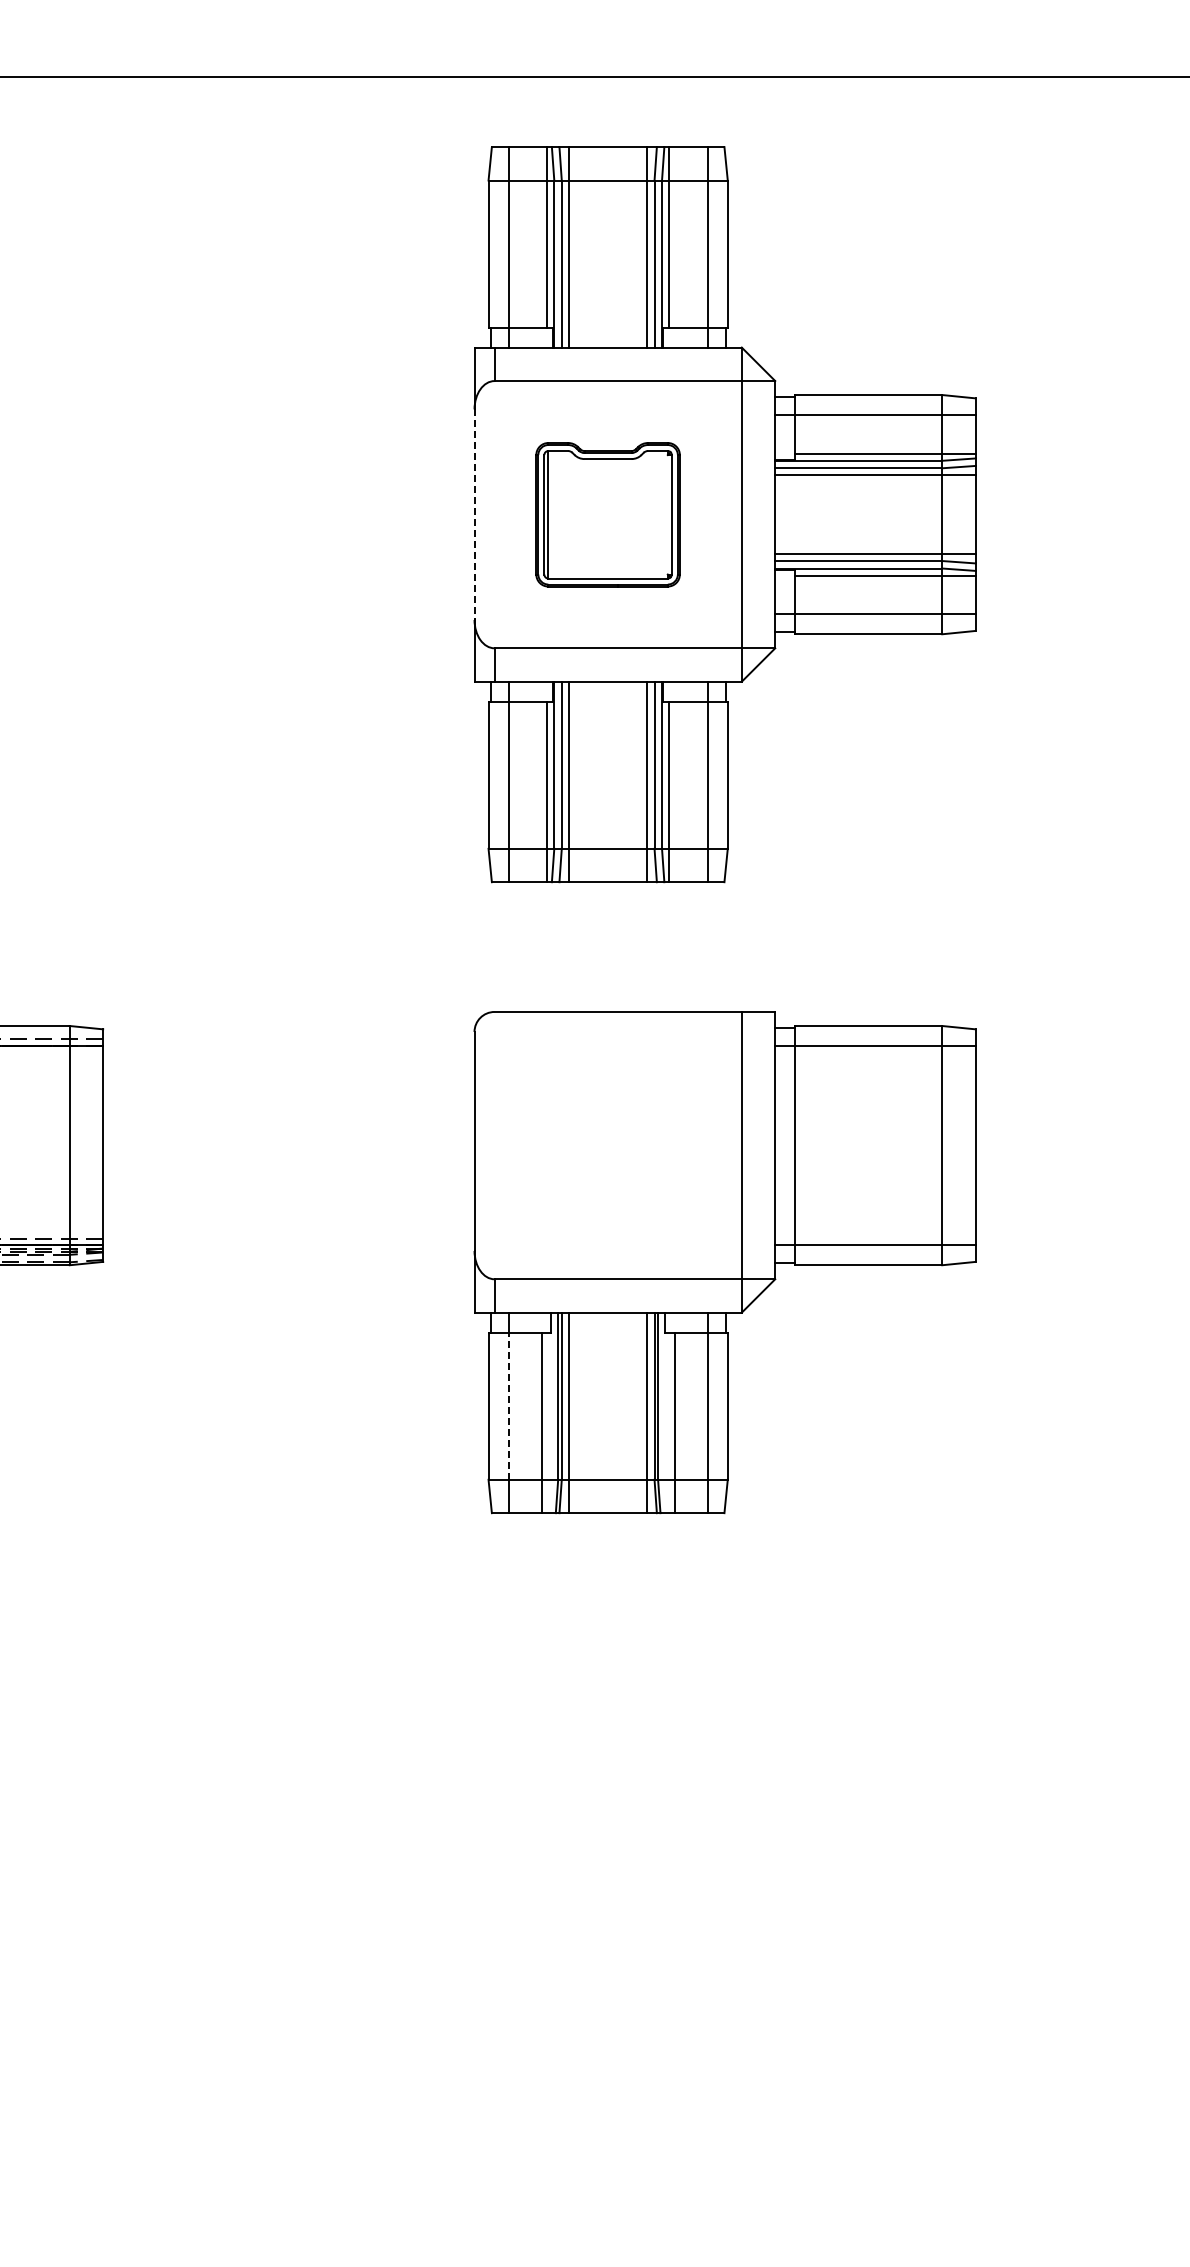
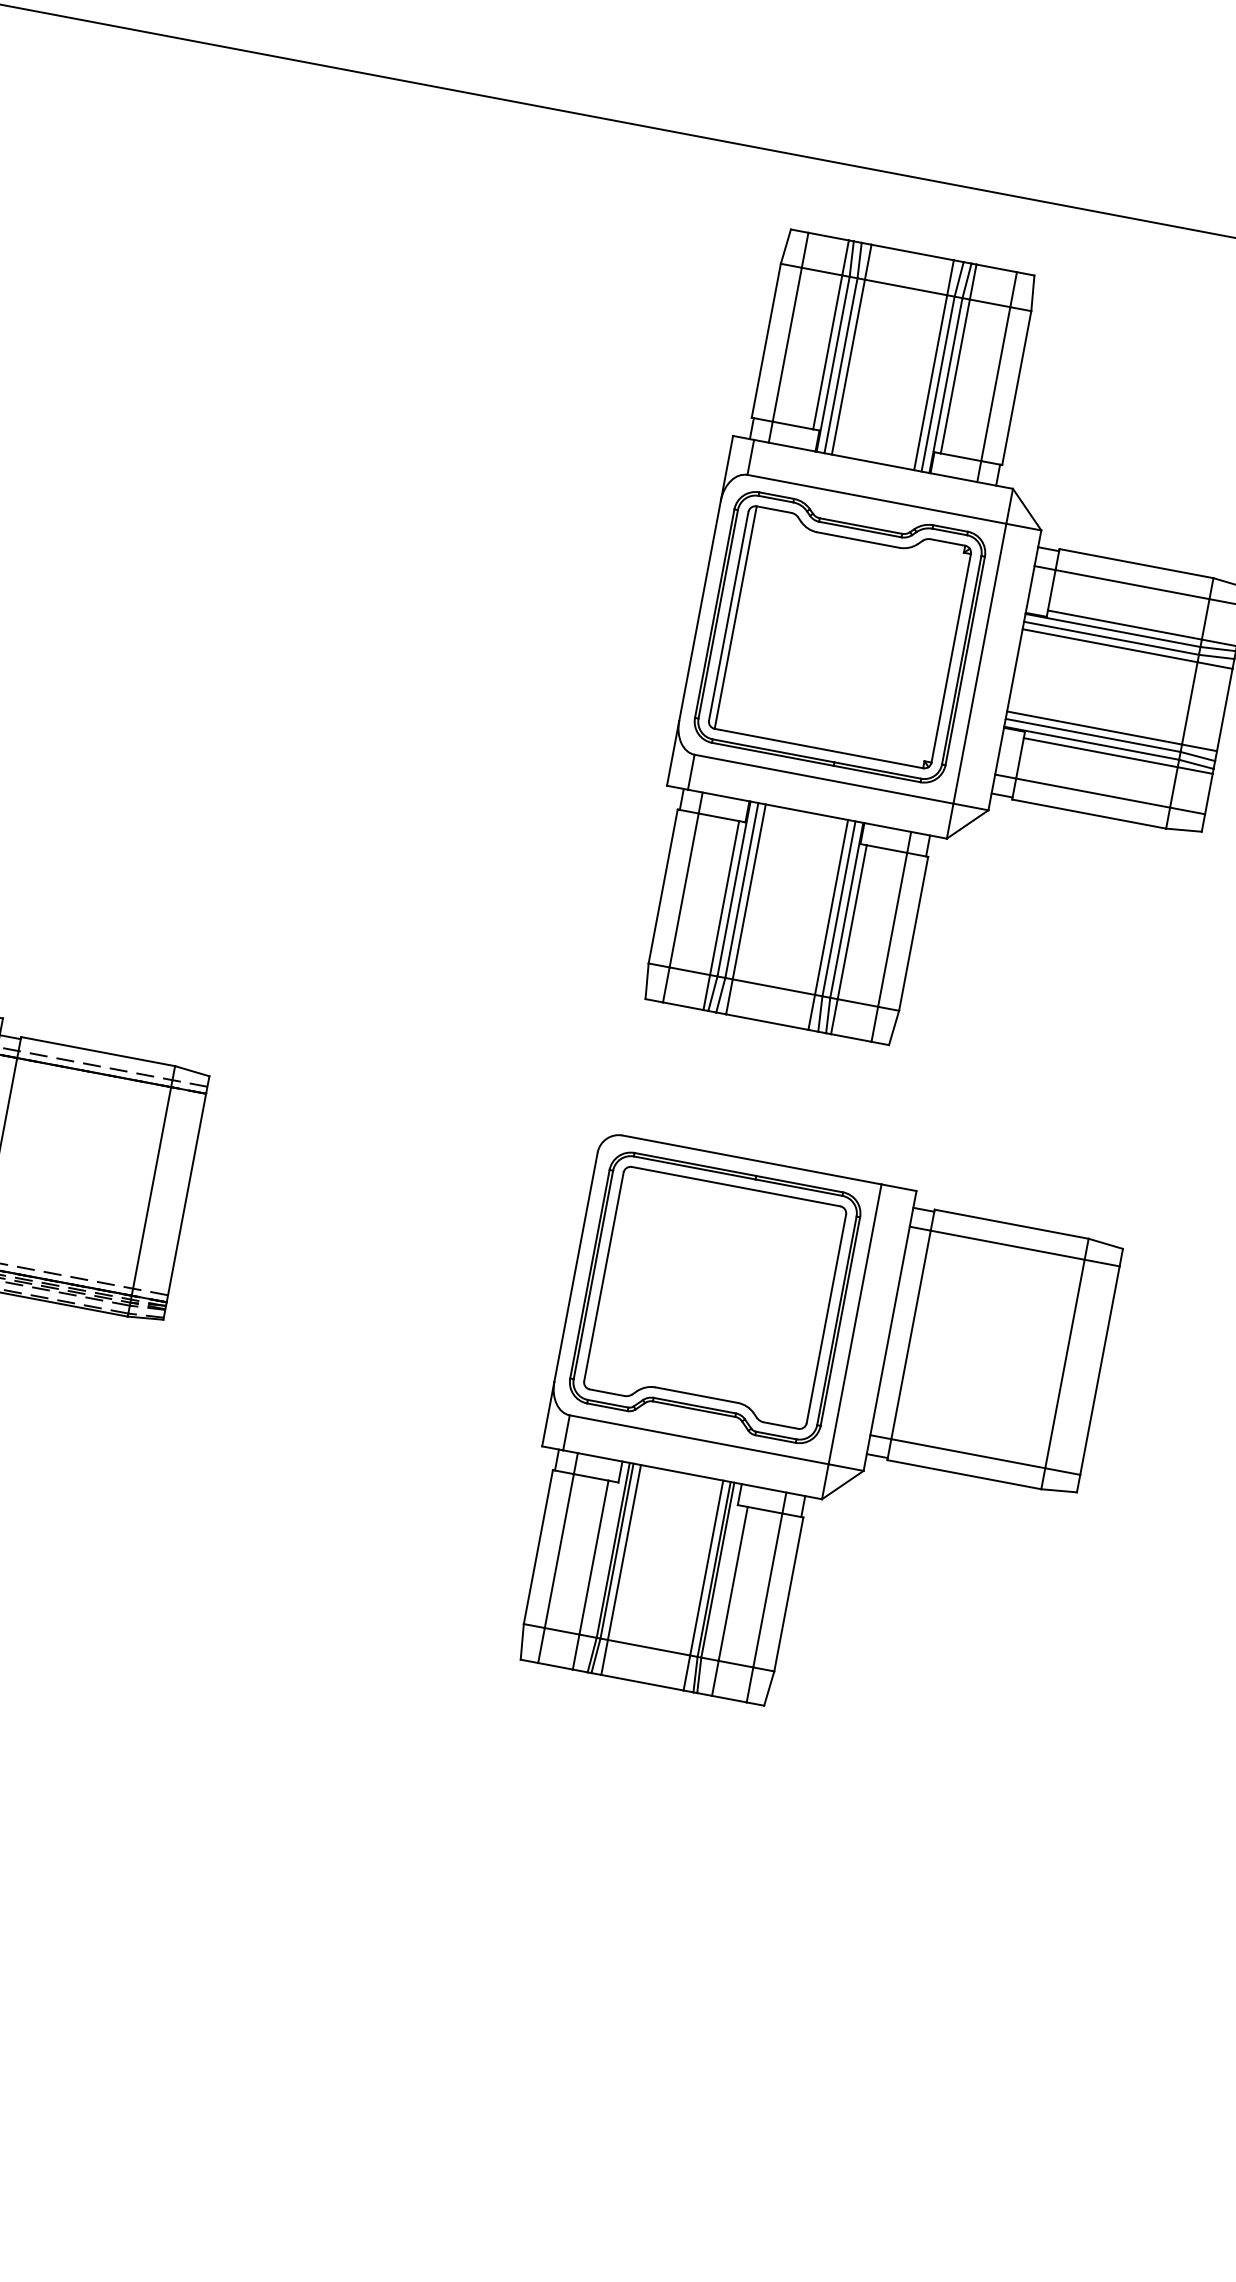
part: (607, 514) -> (839, 637), size x1.67
line: (474, 515) -> (699, 611), dashed -> solid
part: (607, 1145) -> (714, 1297), added
line: (508, 1406) -> (559, 1551), dashed -> solid

